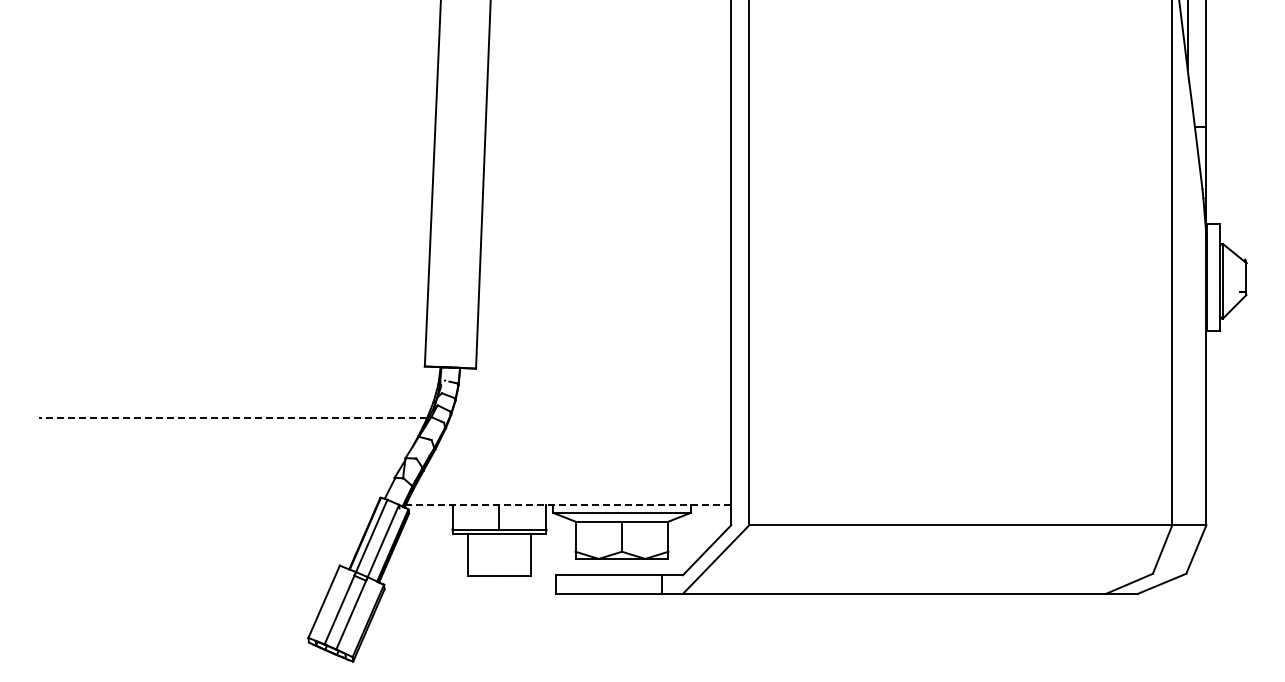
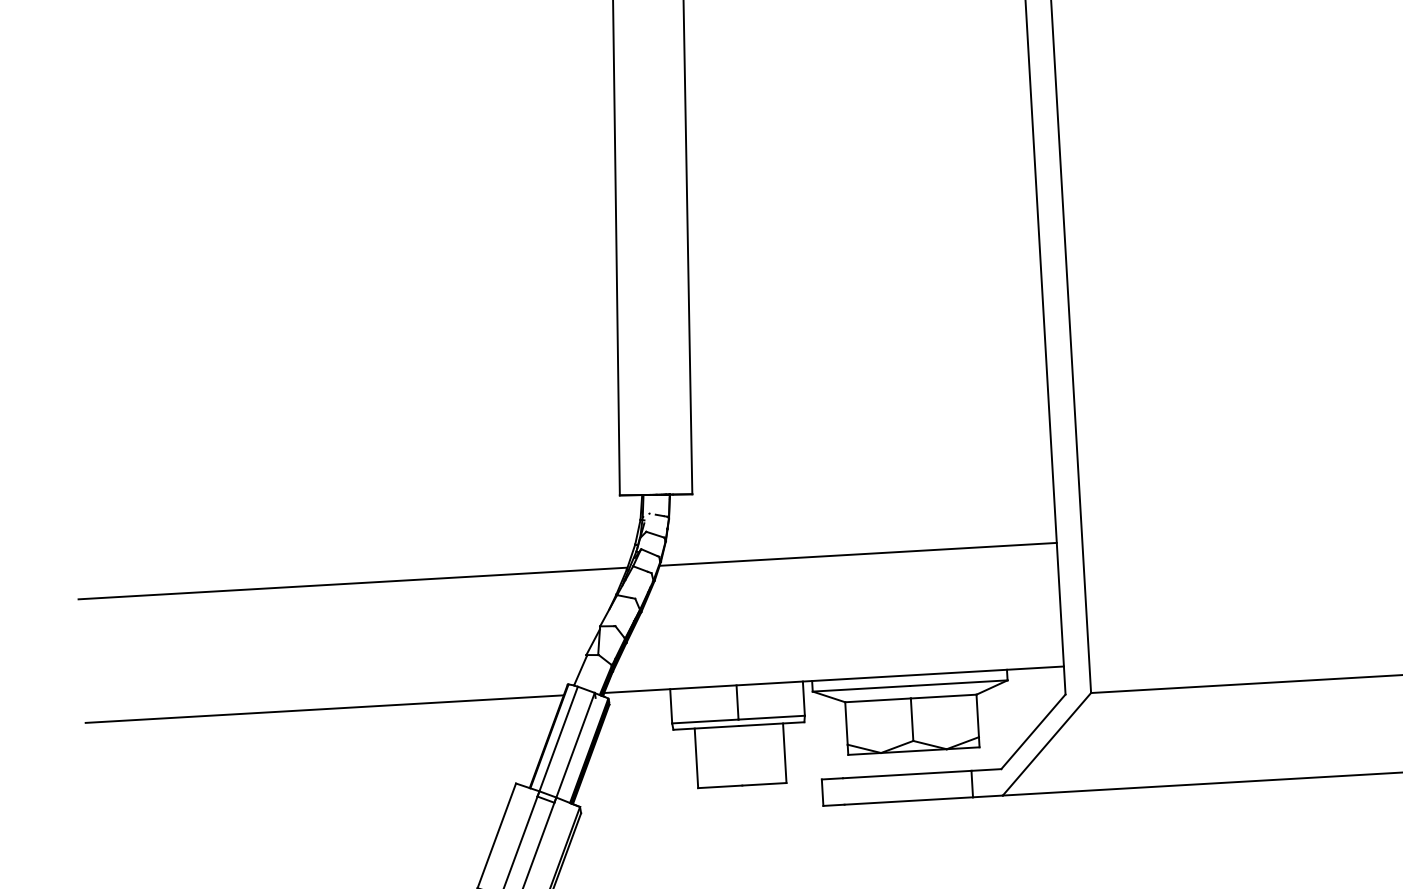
line: (232, 417) -> (352, 583), dashed -> solid
line: (590, 417) -> (857, 553), added
line: (207, 505) -> (324, 709), added
line: (568, 505) -> (834, 680), dashed -> solid

